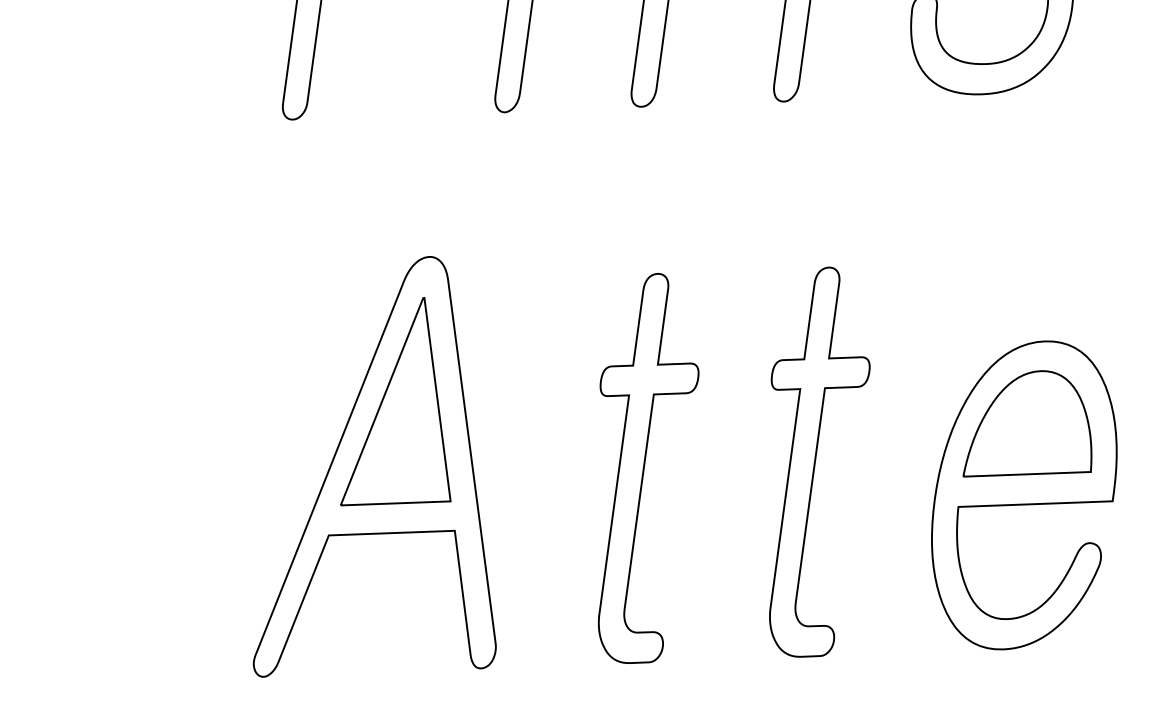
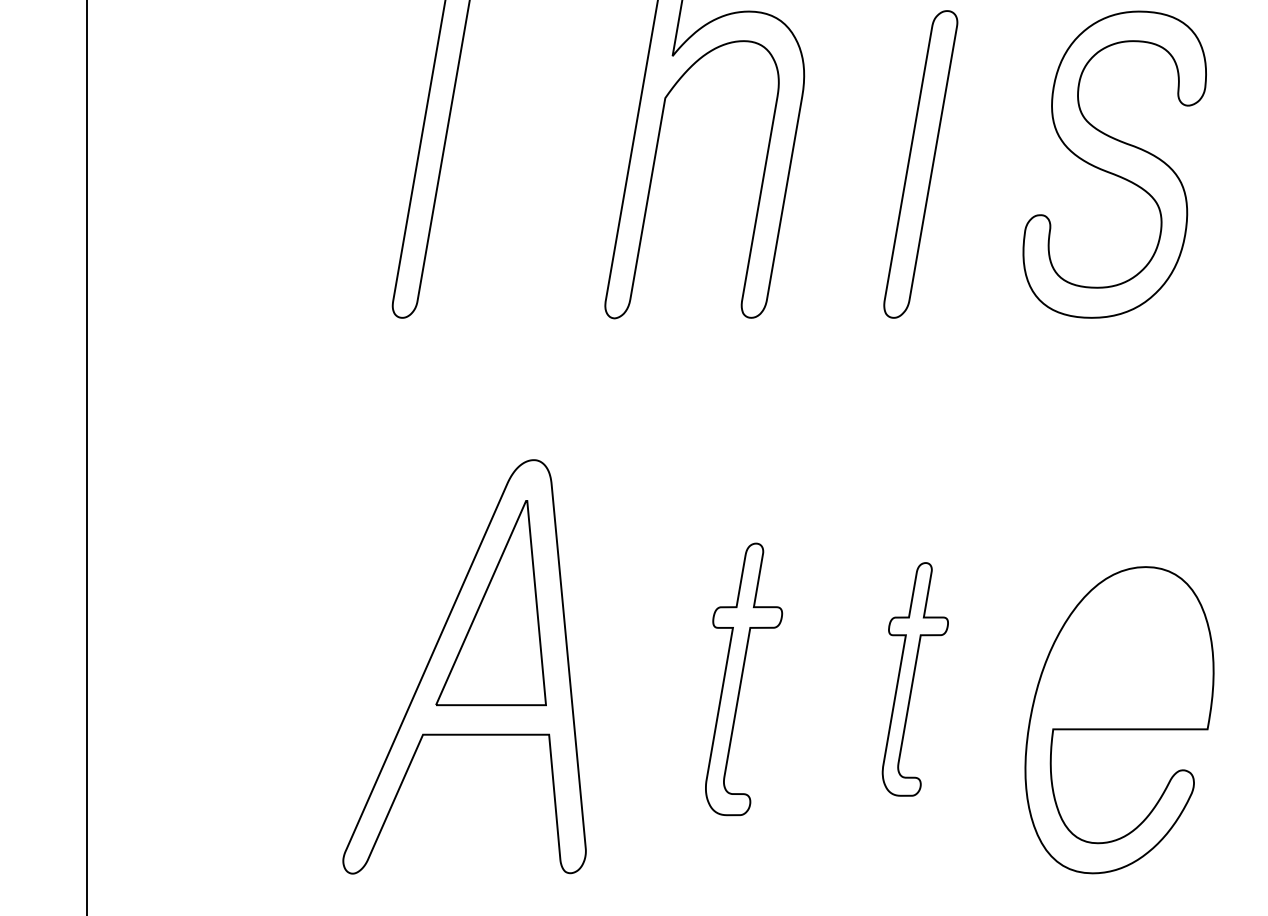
part: (1025, 422) -> (1123, 647), removed
part: (818, 462) -> (915, 679), size x0.6
part: (647, 468) -> (743, 679), size x0.7

